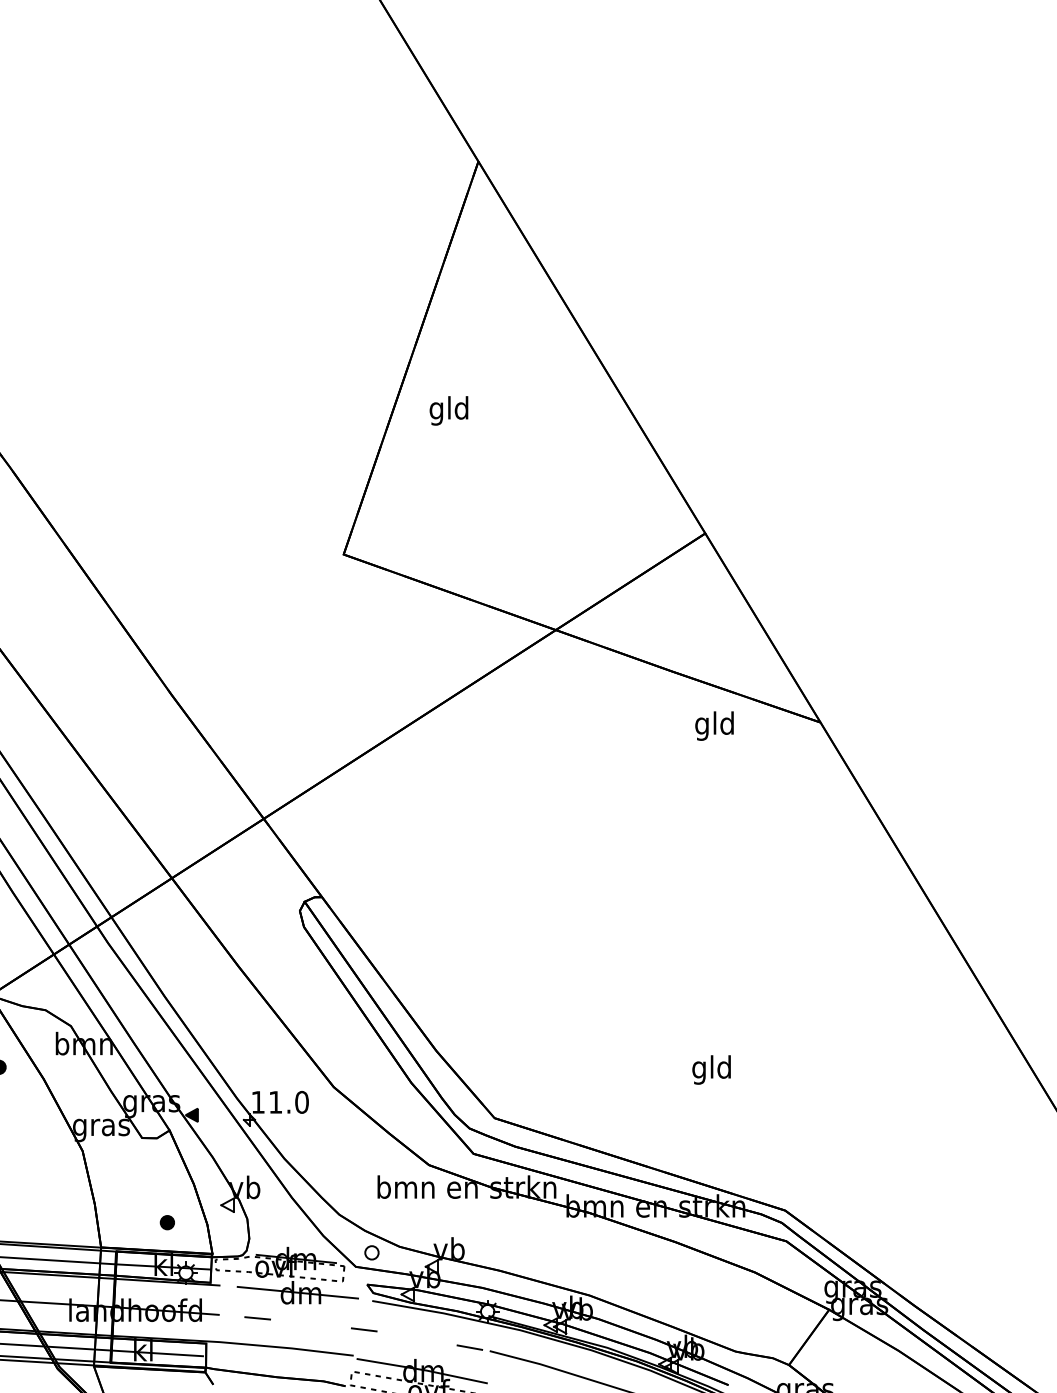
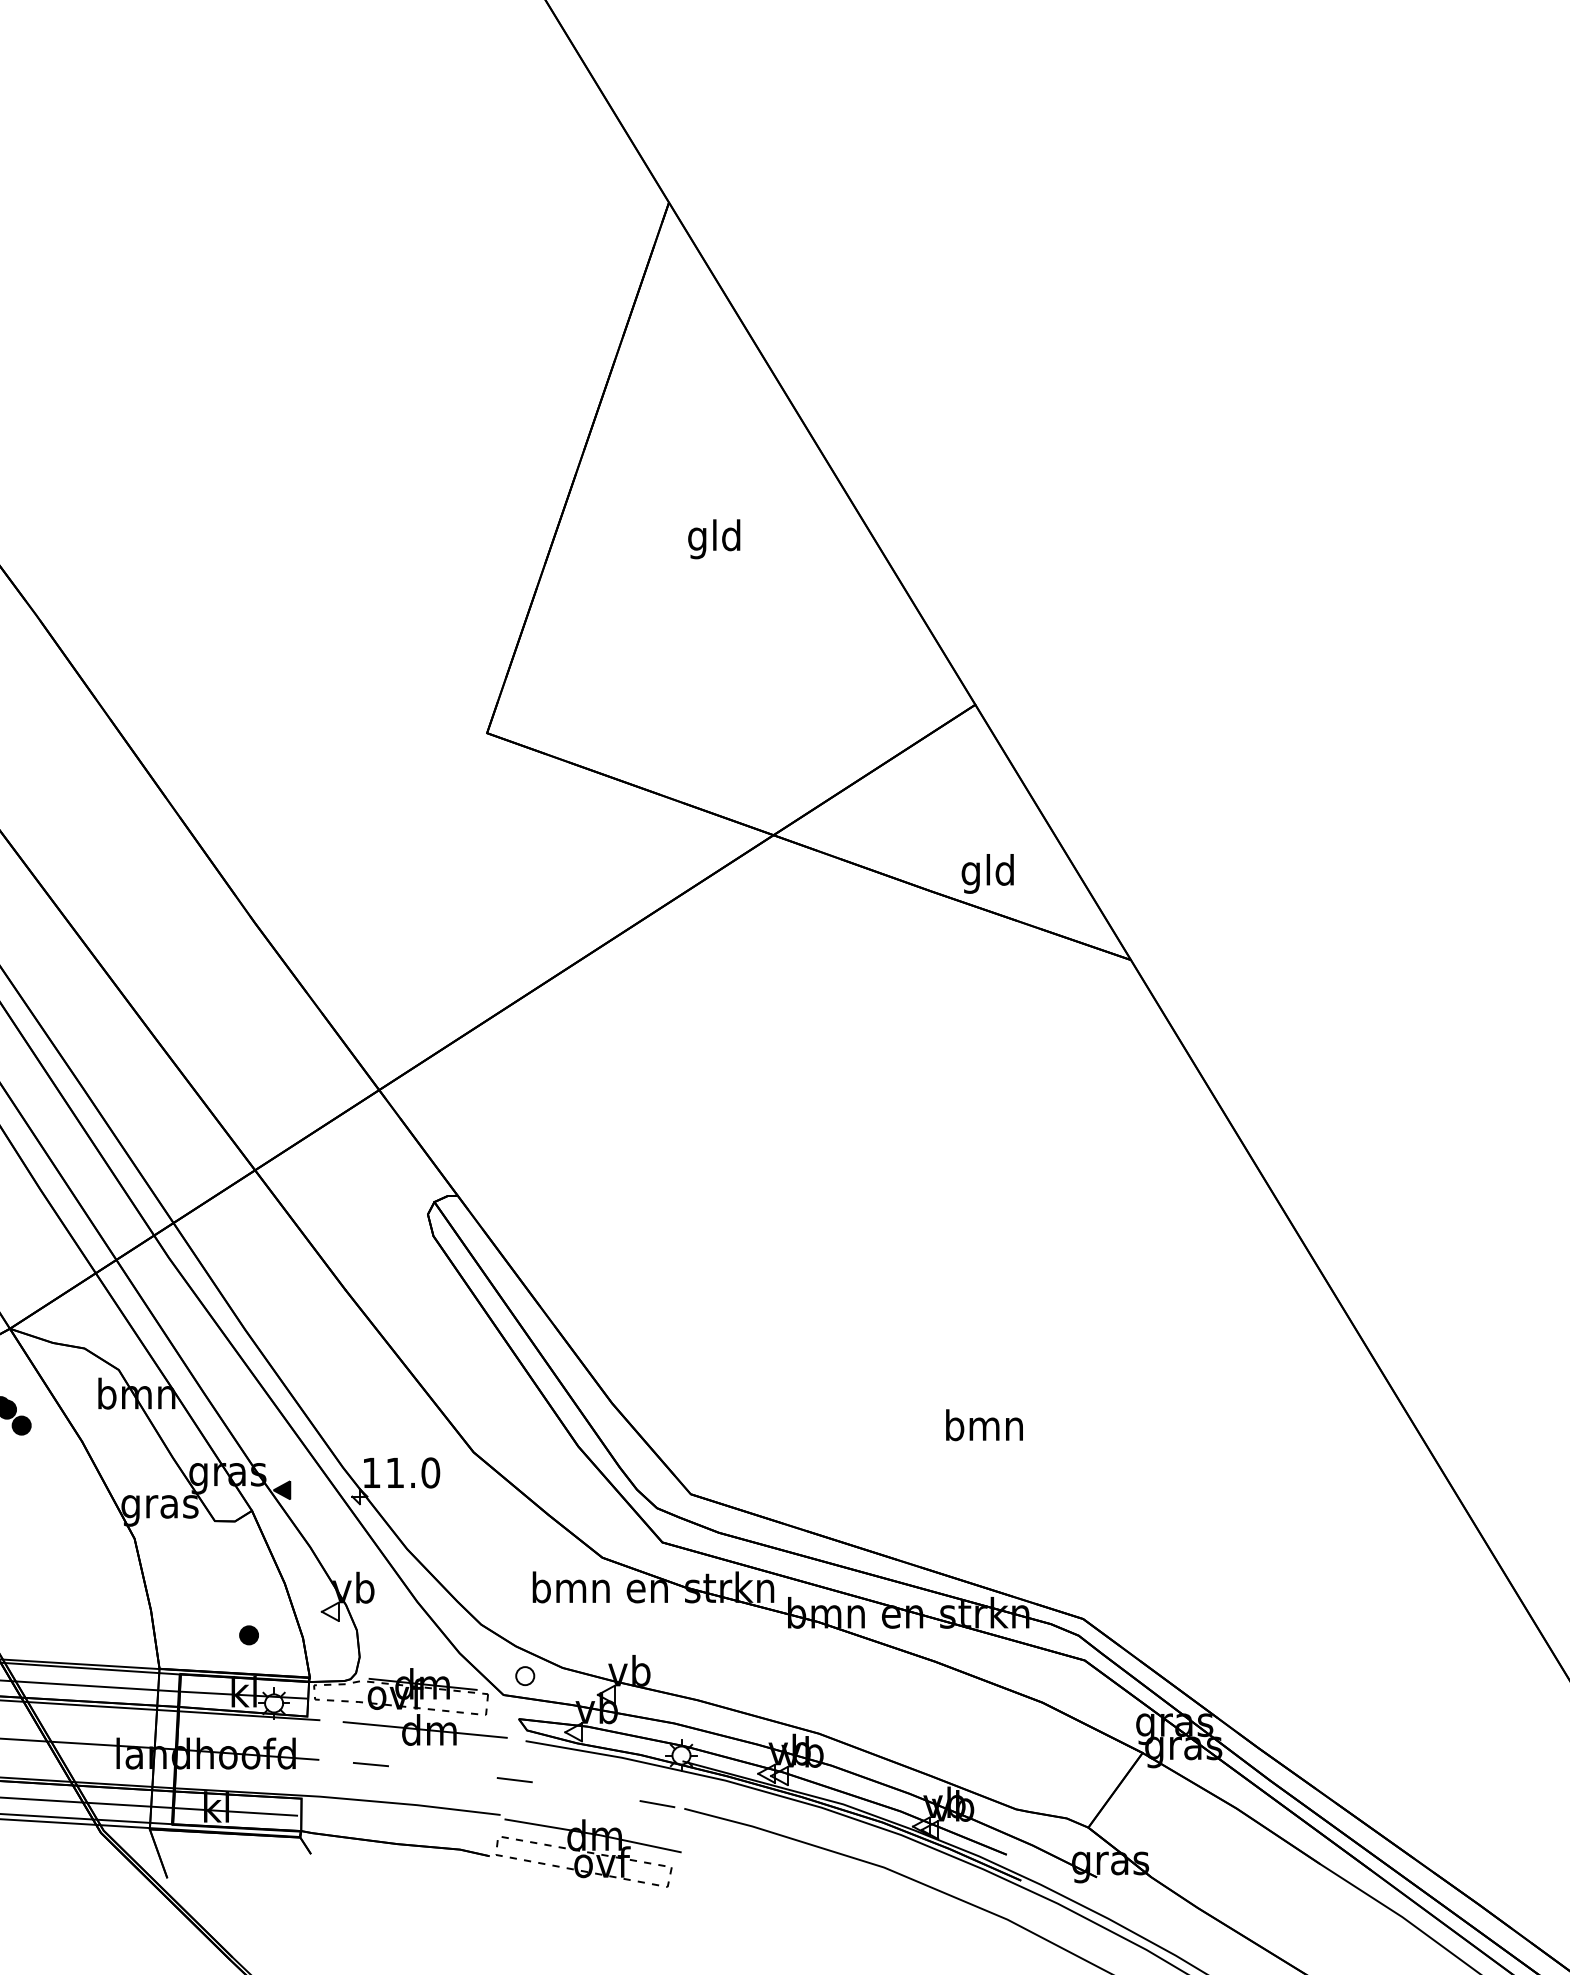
text: (449, 411) -> (714, 539), moved
text: (714, 725) -> (987, 873), moved
text: (712, 1070) -> (984, 1429), gld -> bmn

